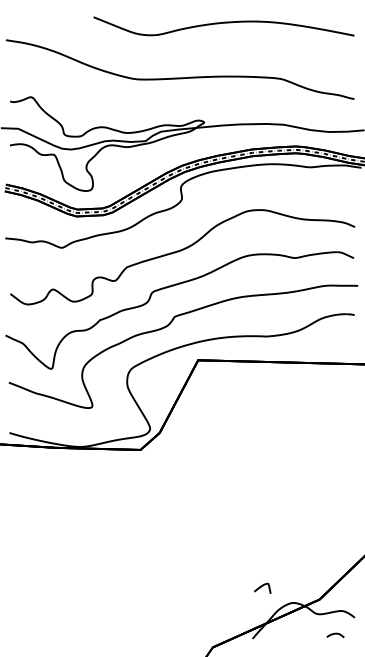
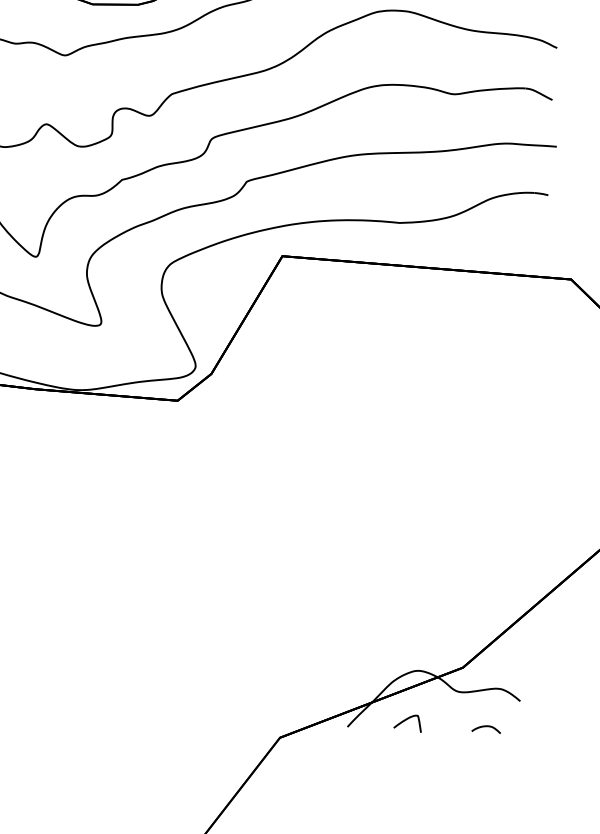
curve: (262, 586) -> (407, 719), moved

